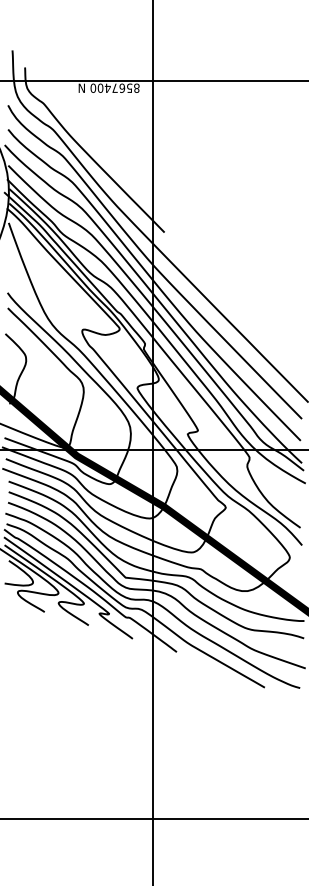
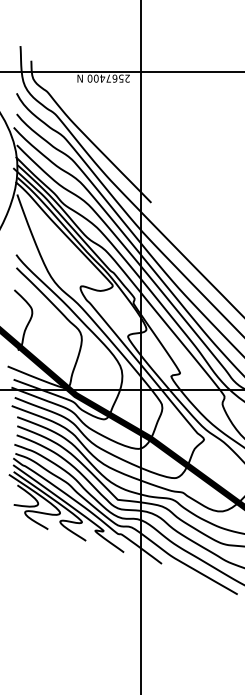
text: (136, 87) -> (127, 77), 8567400 -> 2567400

